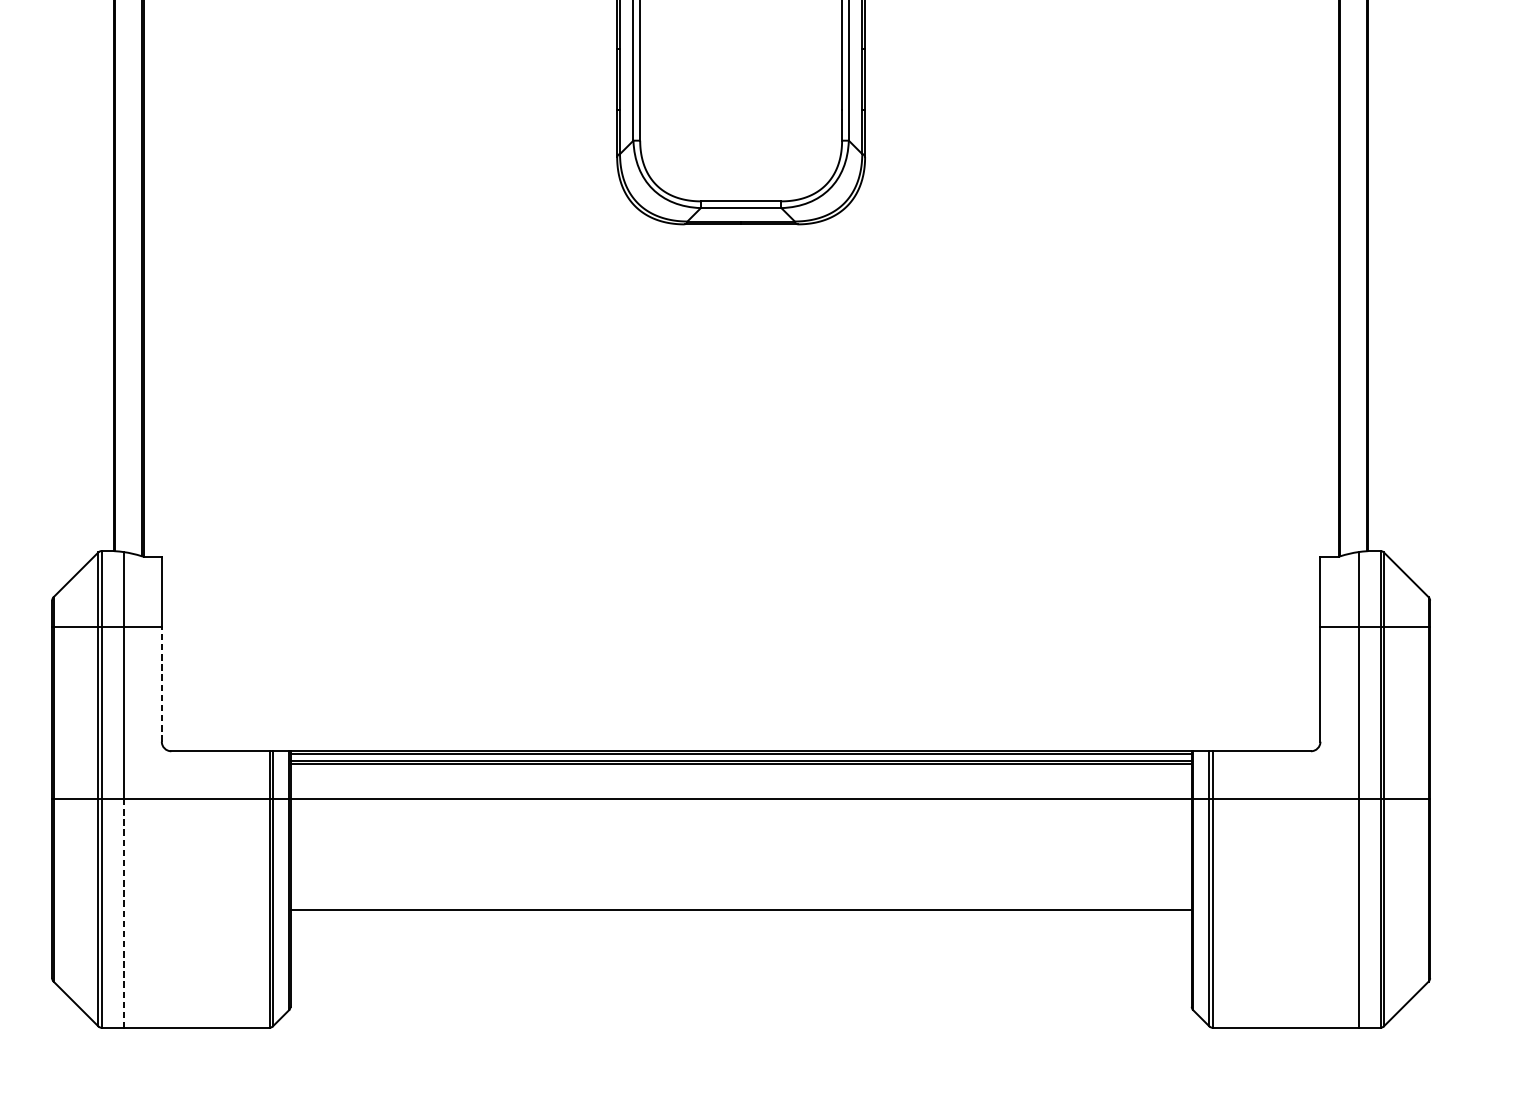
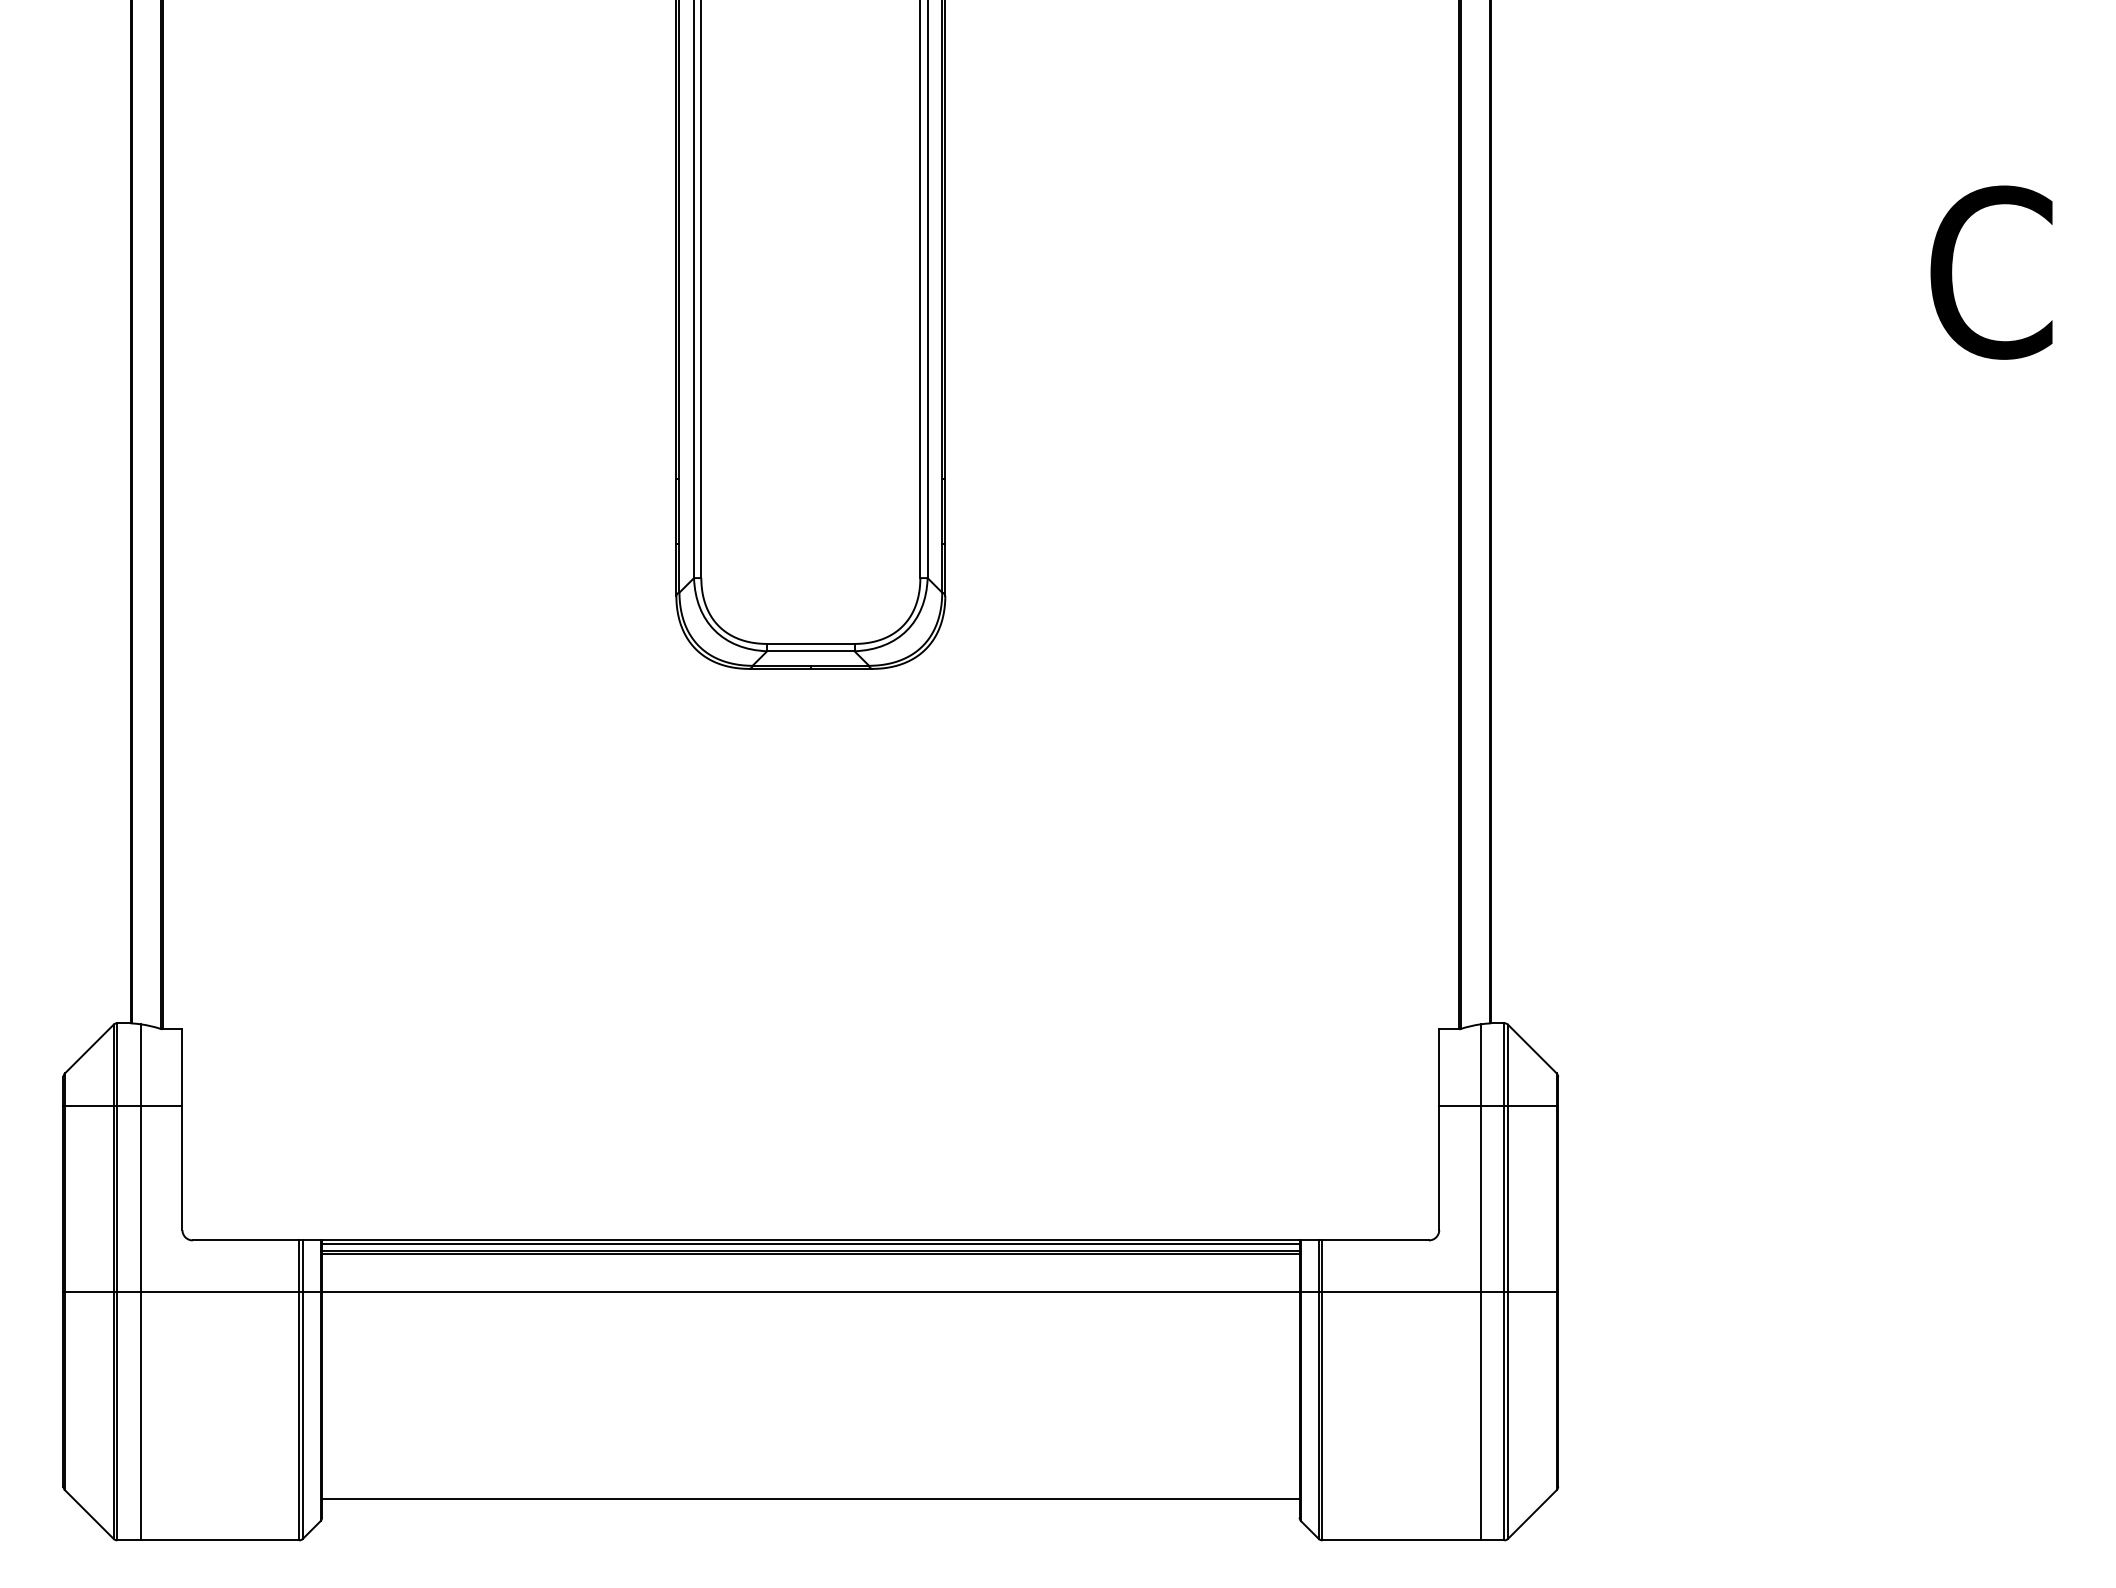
line: (161, 684) -> (182, 1167), dashed -> solid
line: (740, 910) -> (810, 1499), moved
line: (124, 913) -> (141, 1416), dashed -> solid

